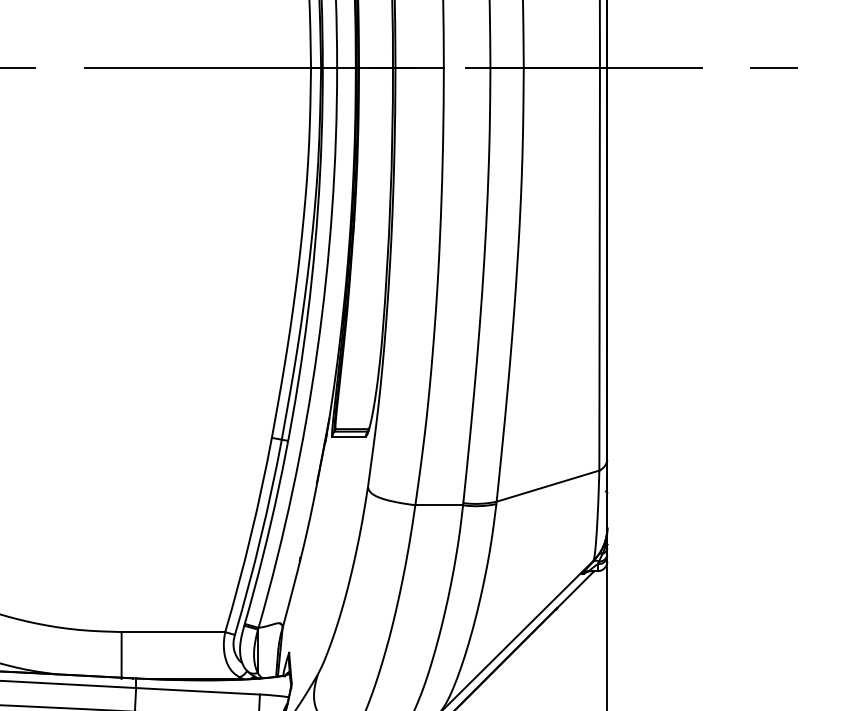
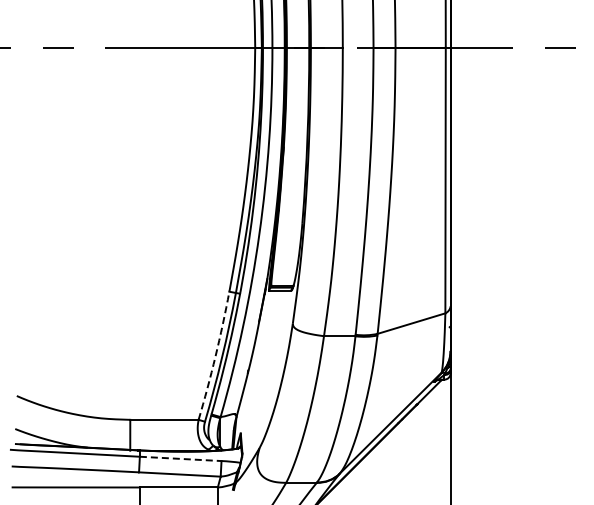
arc: (250, 536) -> (215, 356), solid -> dashed
line: (197, 690) -> (180, 458), solid -> dashed

